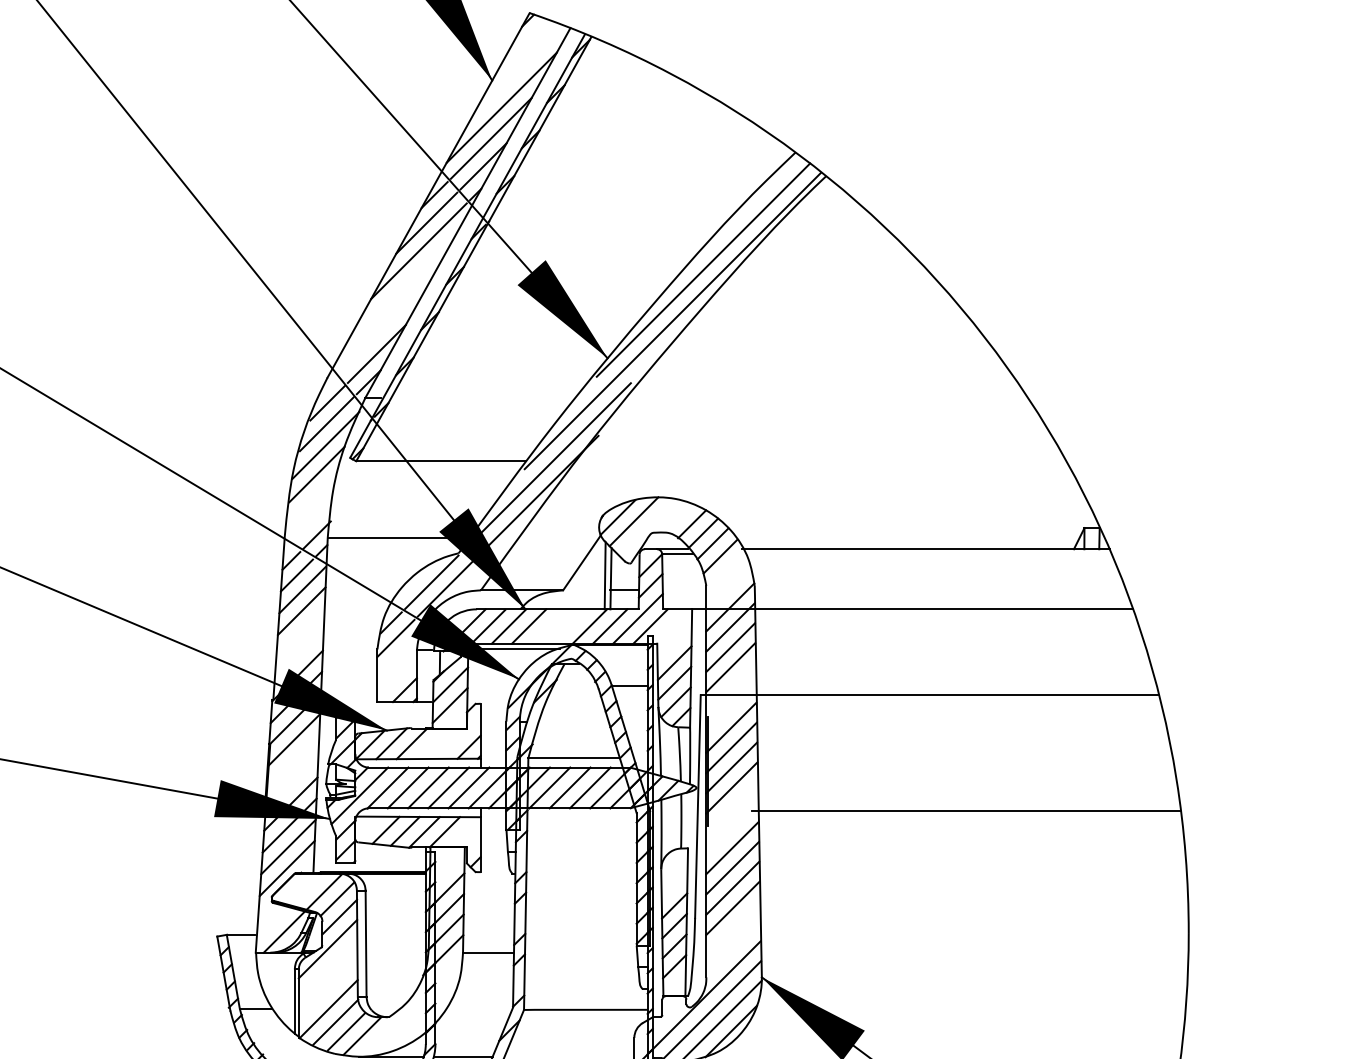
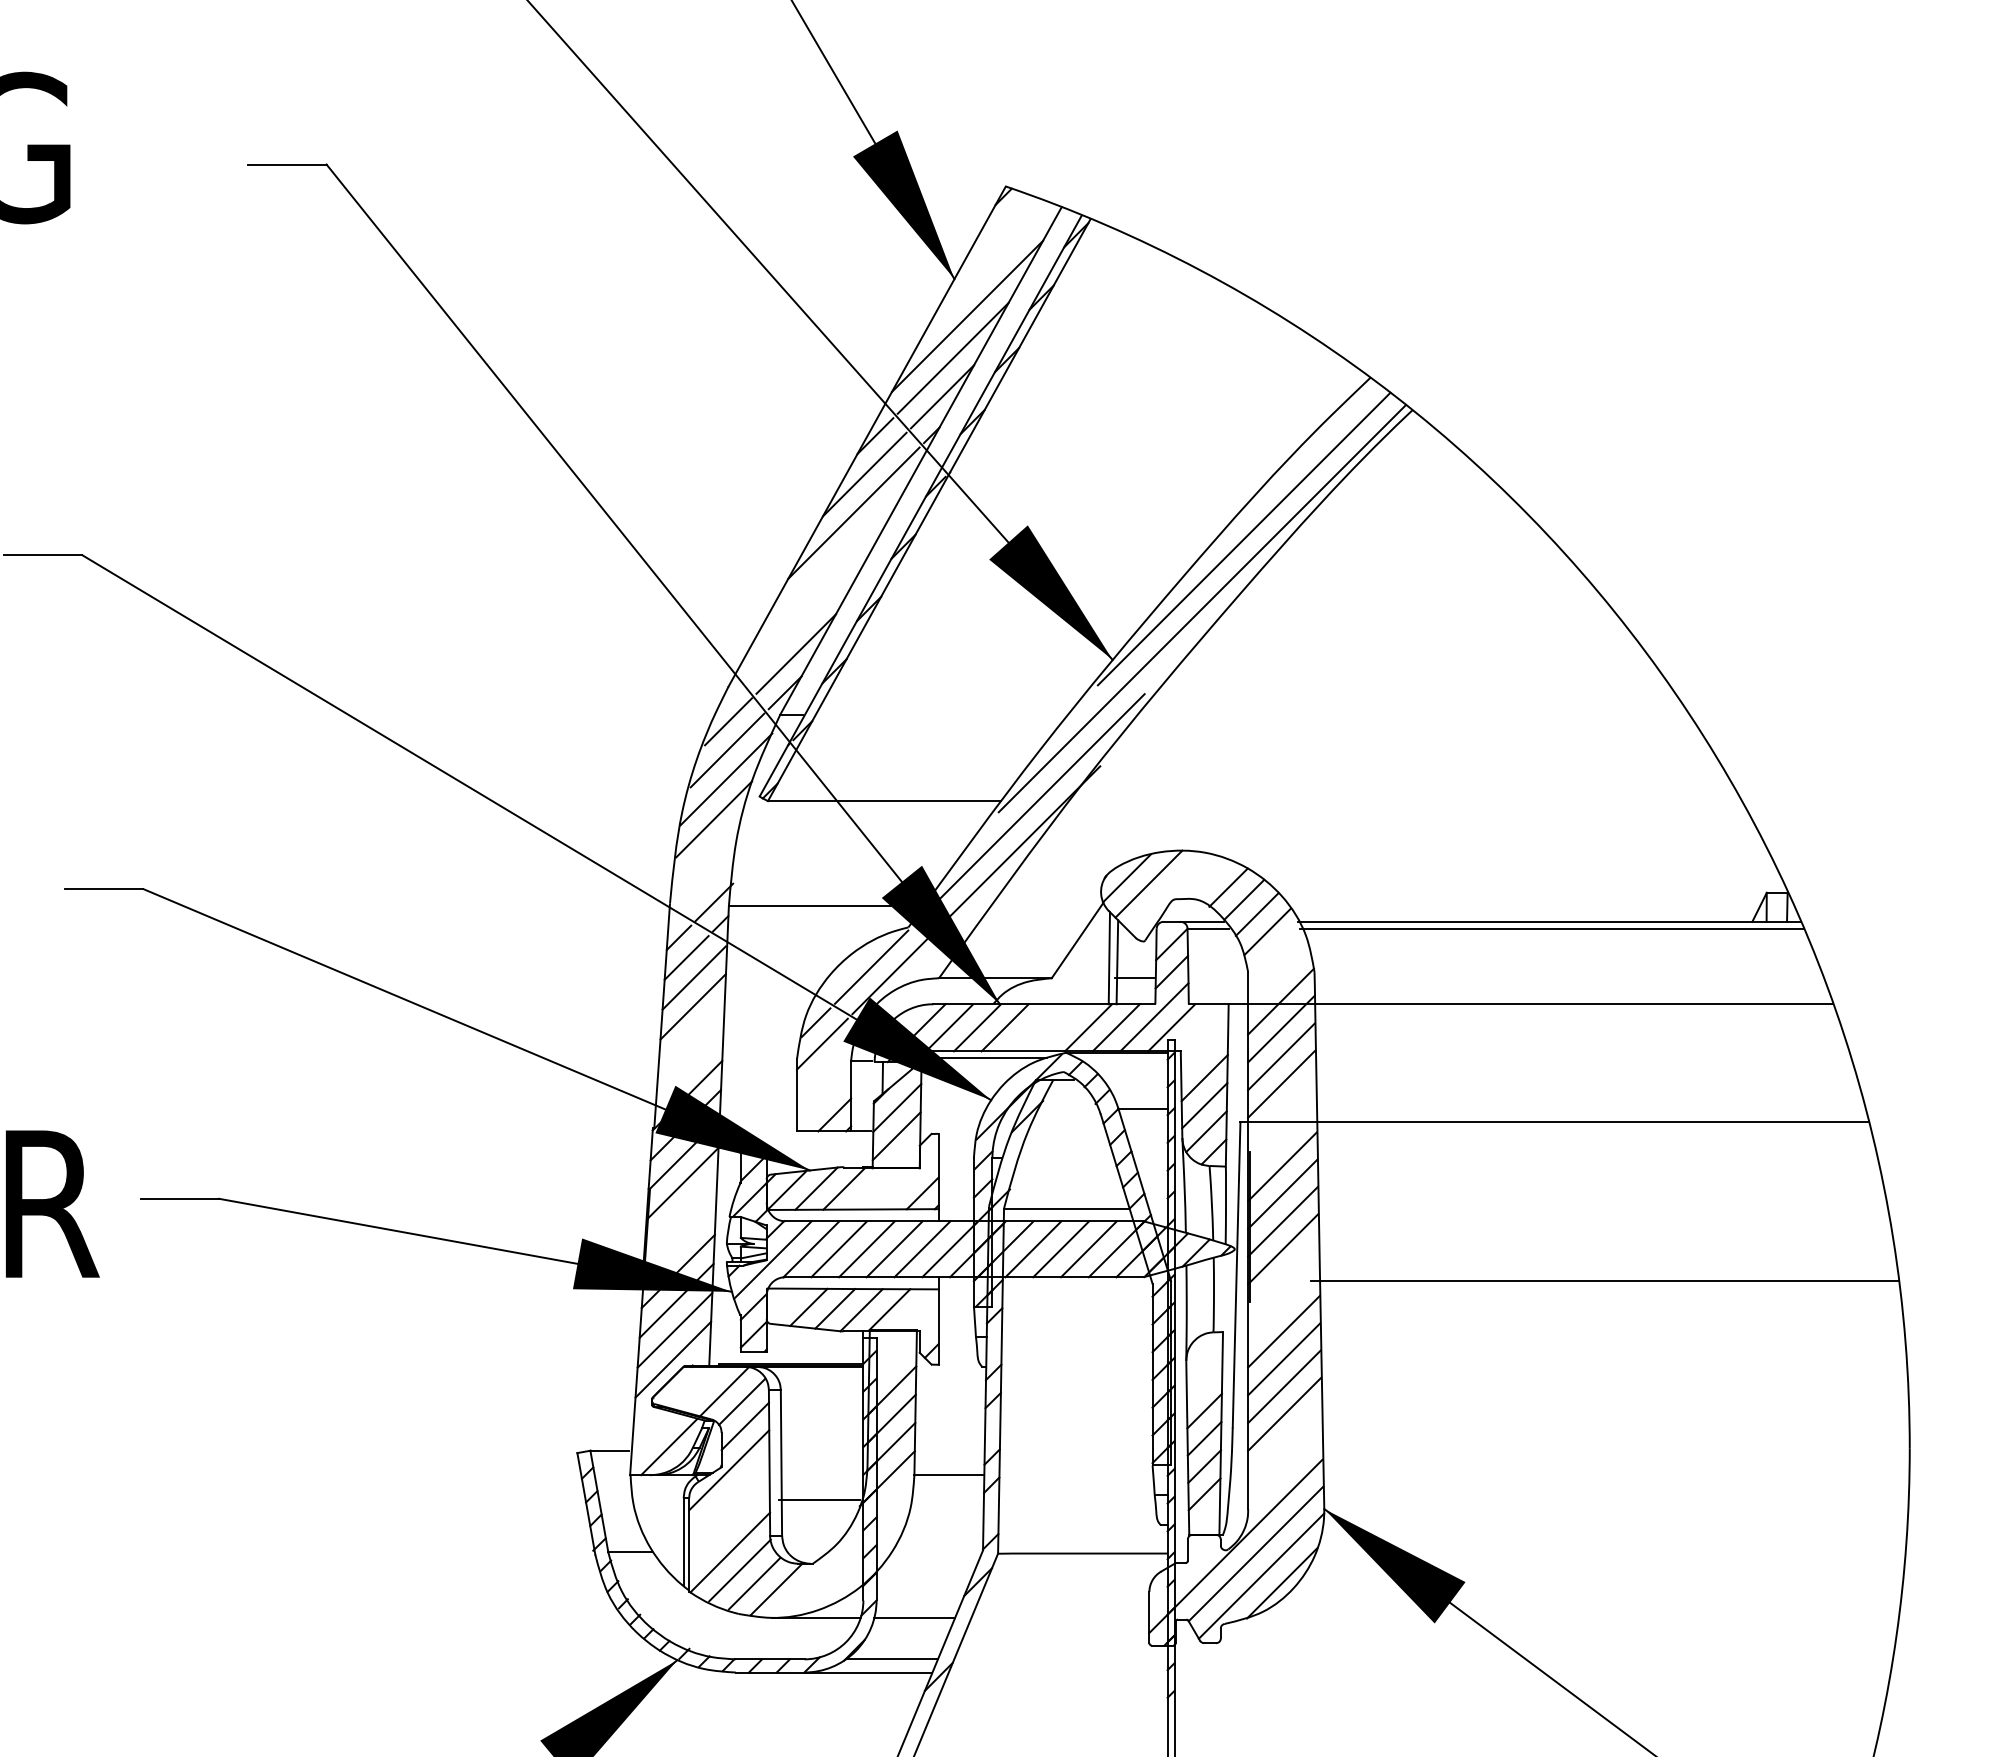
line: (927, 554) -> (1551, 928), added
line: (393, 970) -> (818, 1499), added

